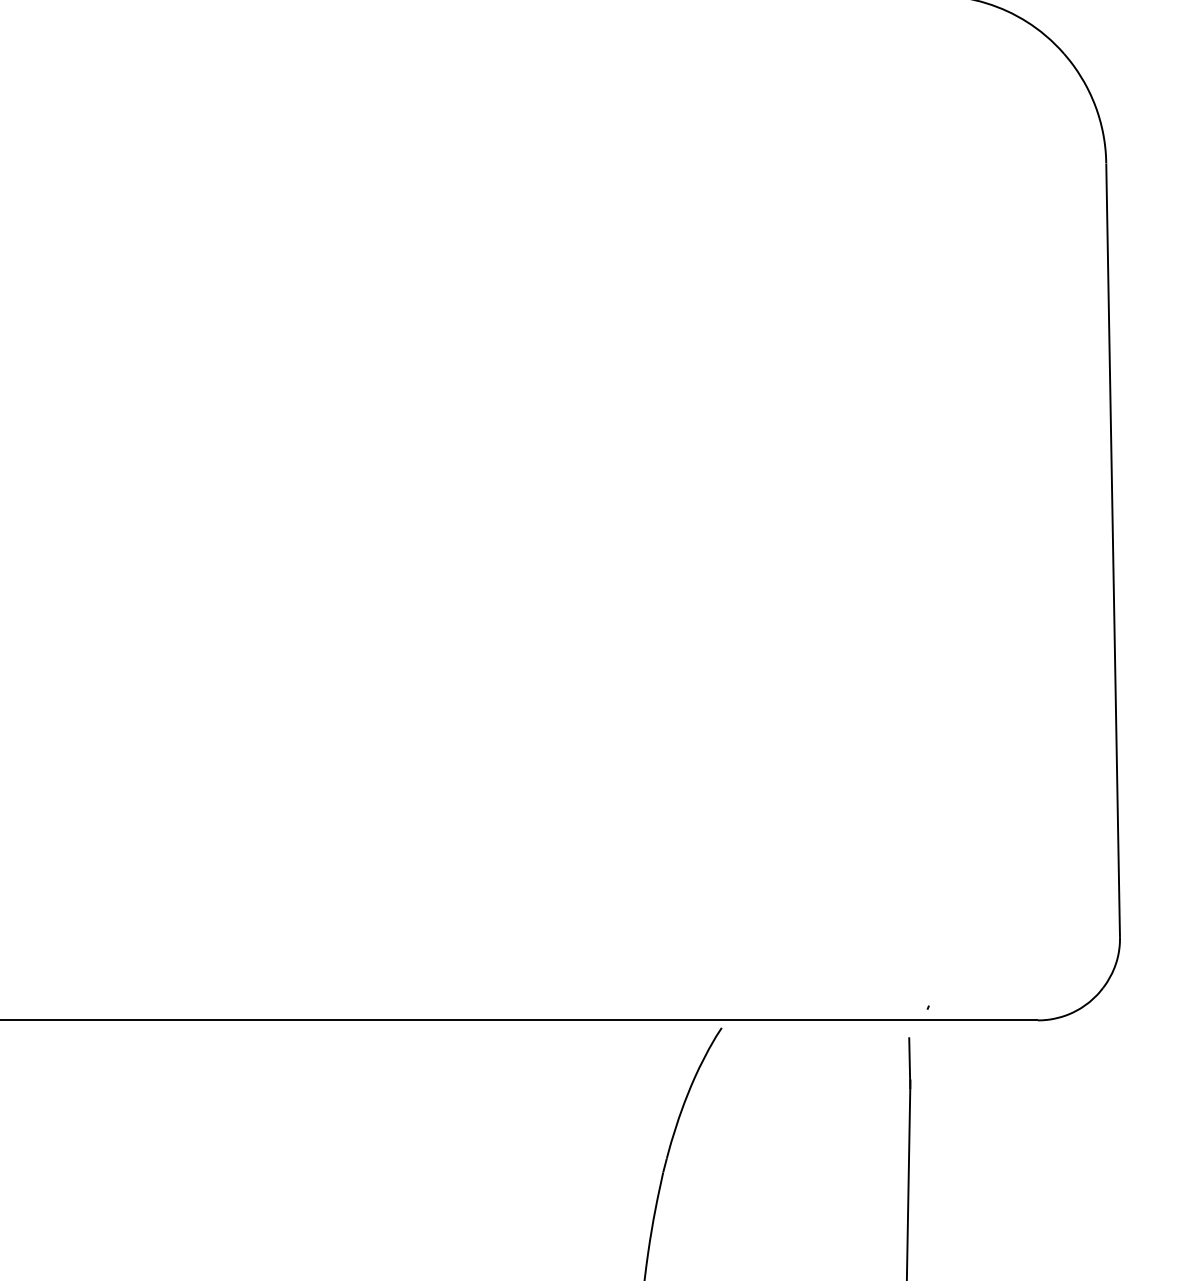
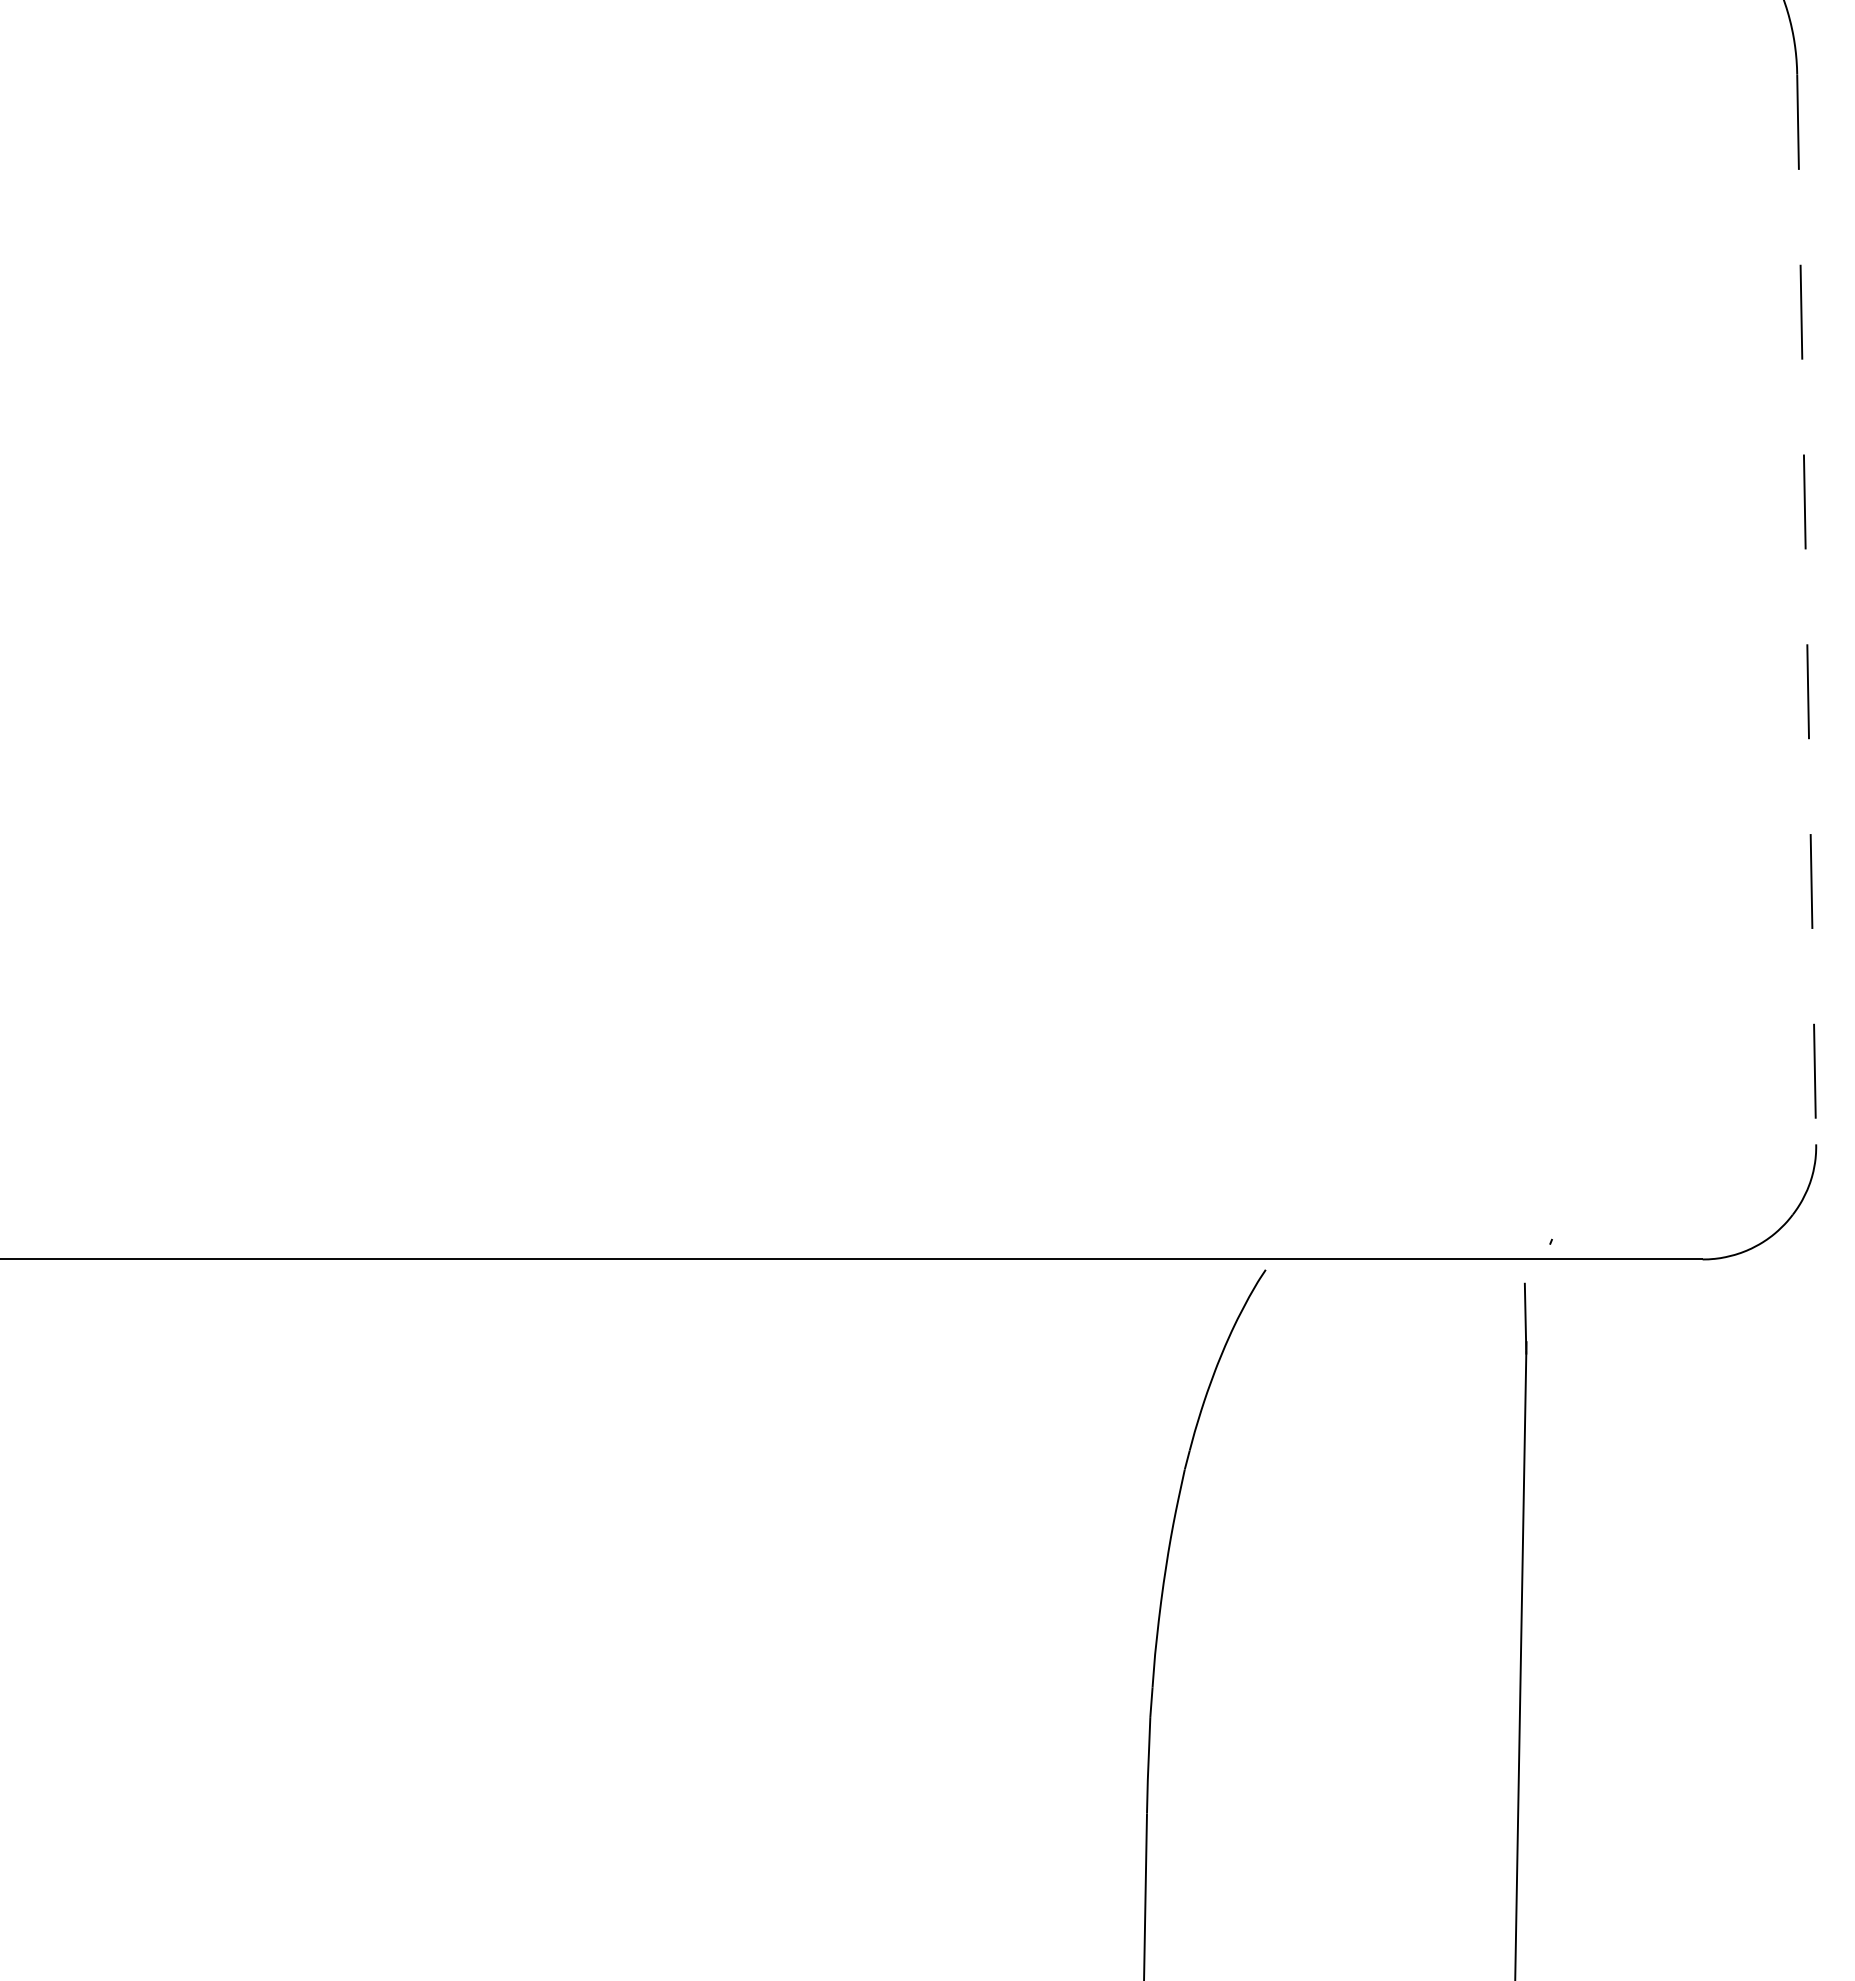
line: (1112, 550) -> (1806, 609), solid -> dashed

